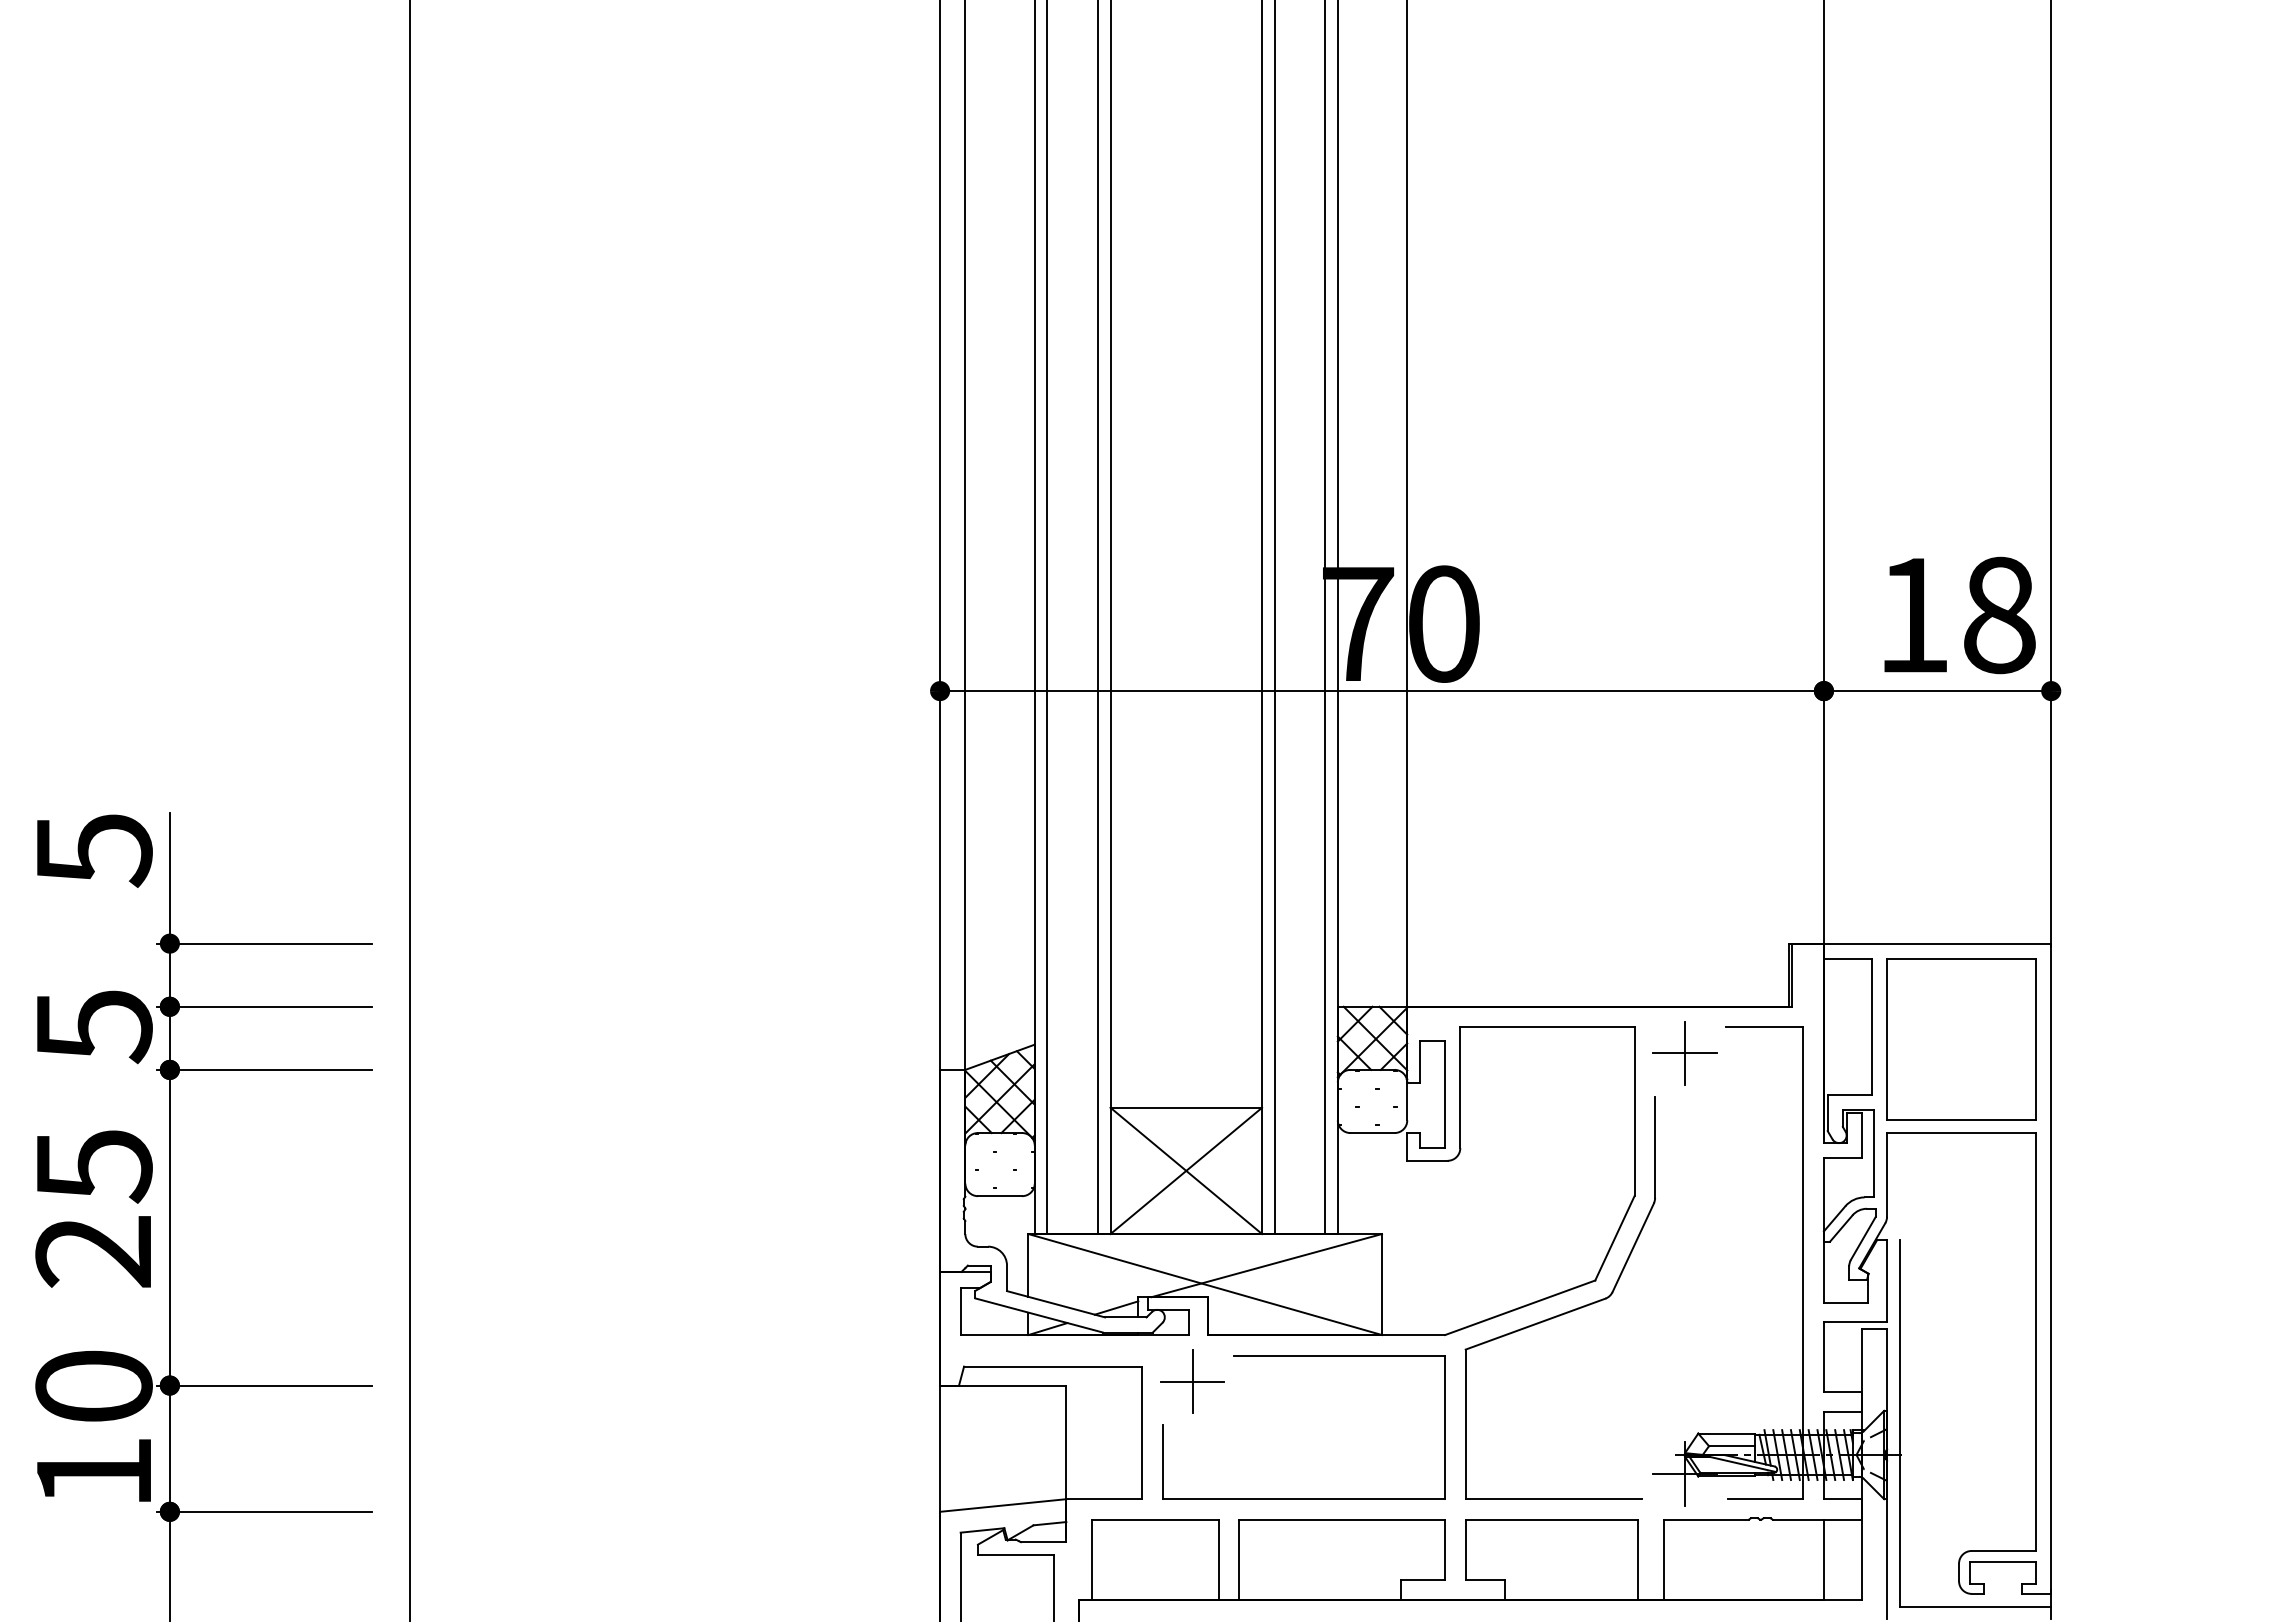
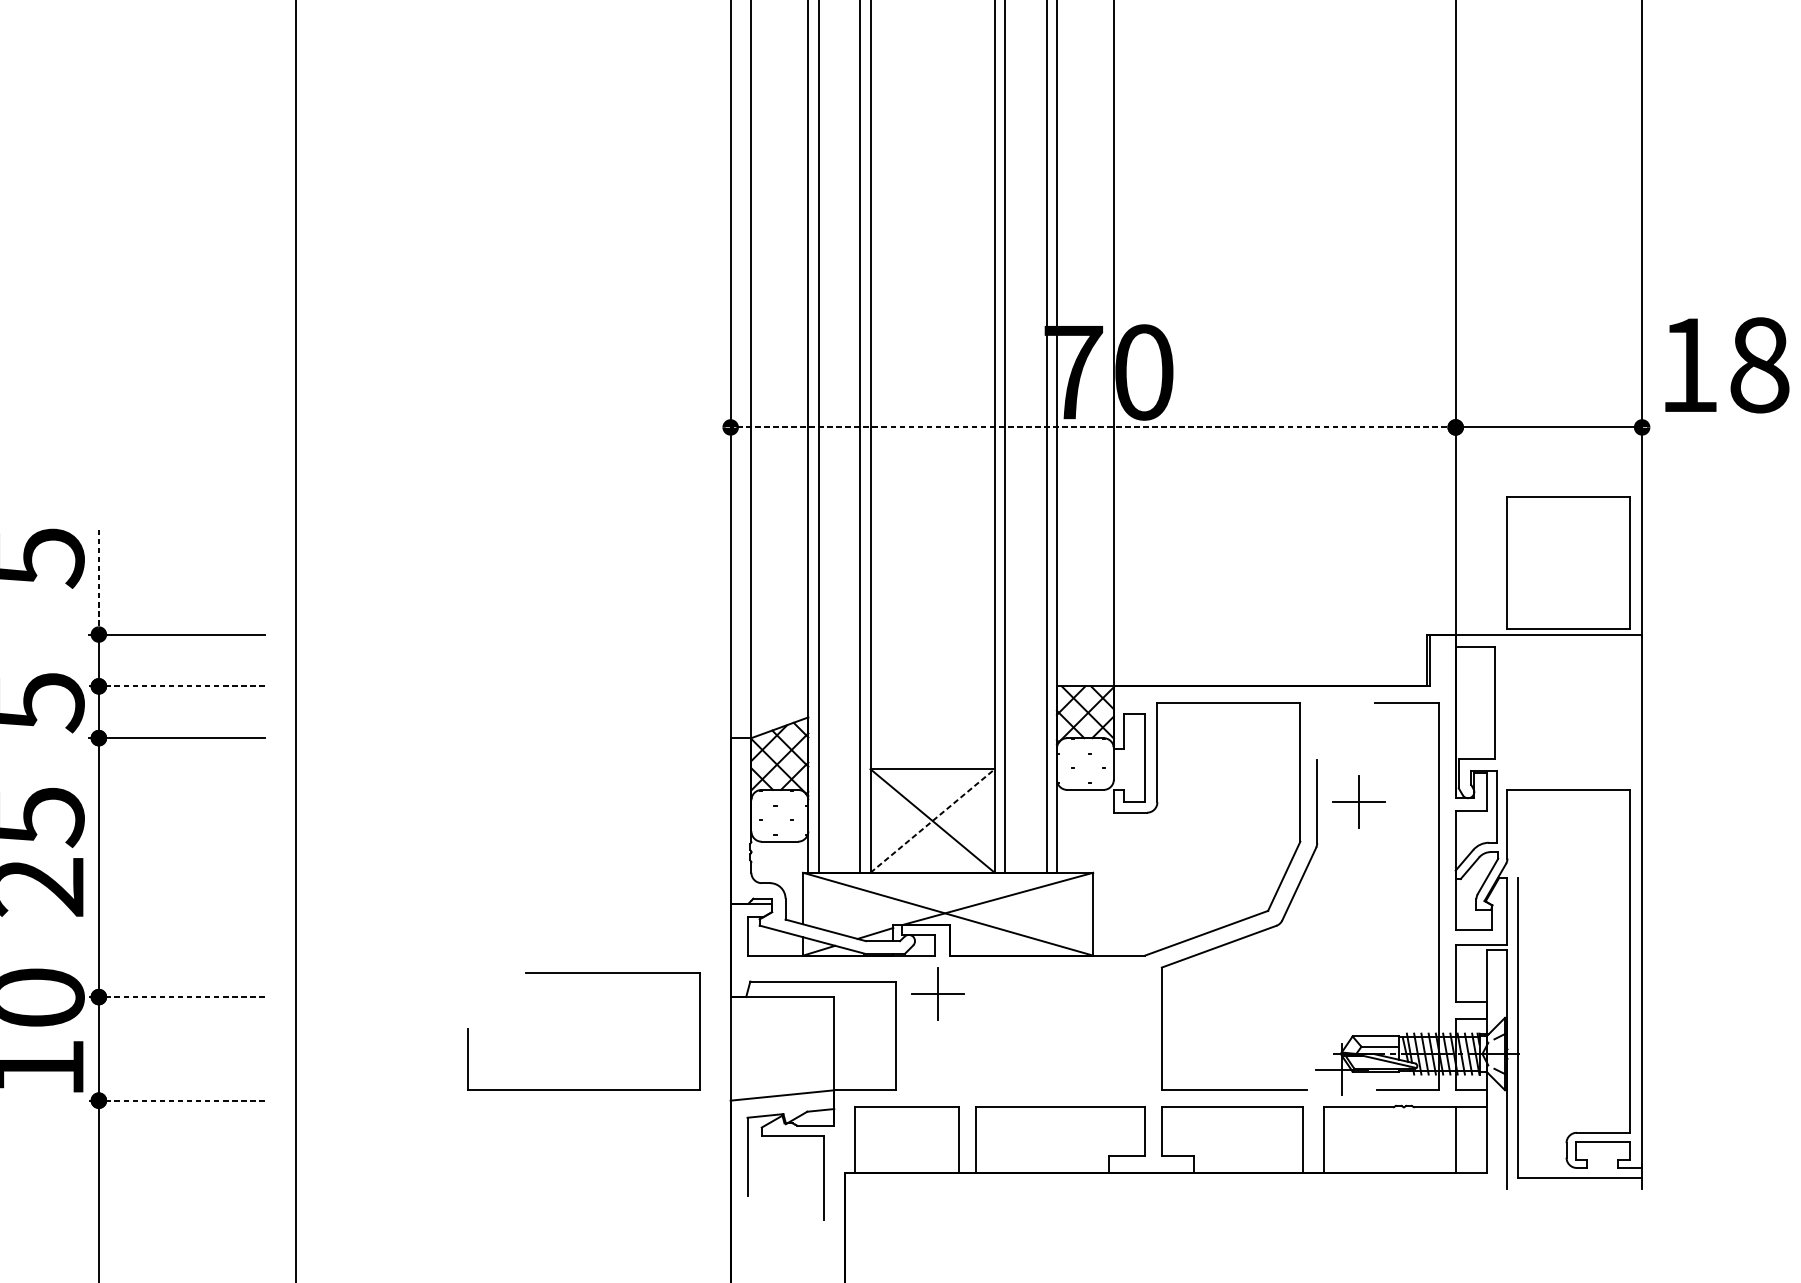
text: (1959, 615) -> (1726, 365), moved
line: (1382, 691) -> (1093, 427), solid -> dashed
line: (169, 877) -> (98, 580), solid -> dashed
line: (264, 1006) -> (176, 686), solid -> dashed
part: (1961, 1039) -> (1568, 563), moved
part: (1684, 1053) -> (1358, 801), moved
line: (1186, 1170) -> (932, 820), solid -> dashed
part: (1303, 1356) -> (583, 973), moved
line: (264, 1385) -> (176, 997), solid -> dashed
line: (264, 1511) -> (176, 1100), solid -> dashed

